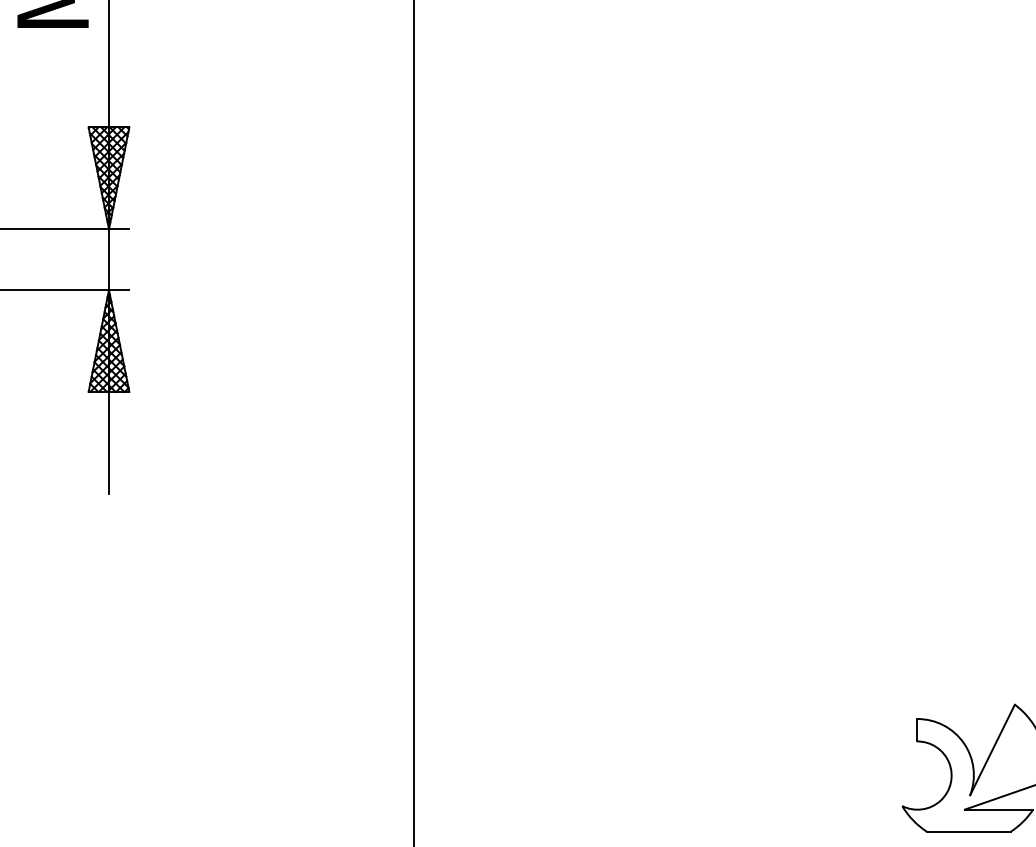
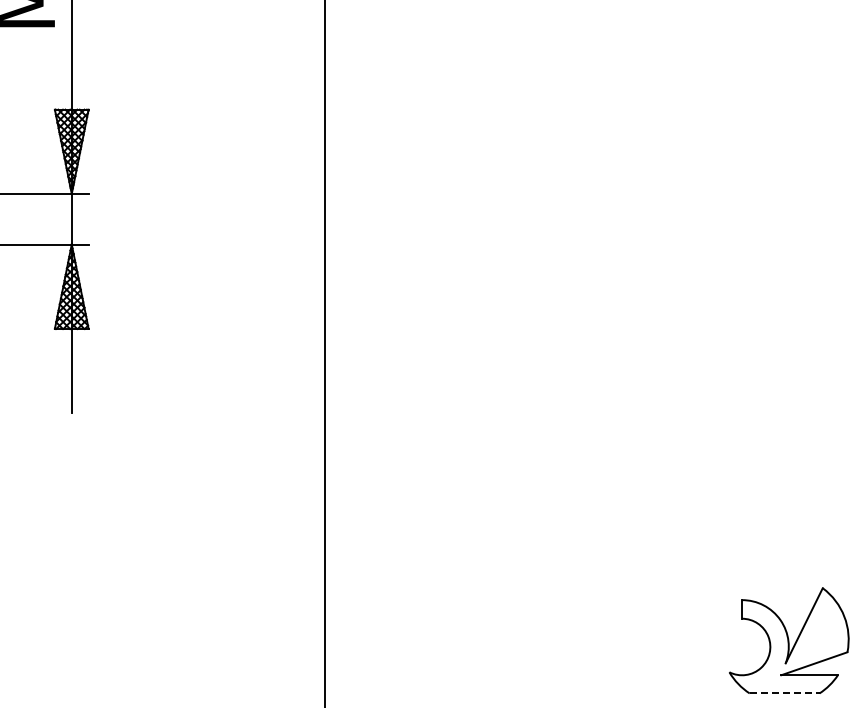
line: (968, 831) -> (784, 693), solid -> dashed

